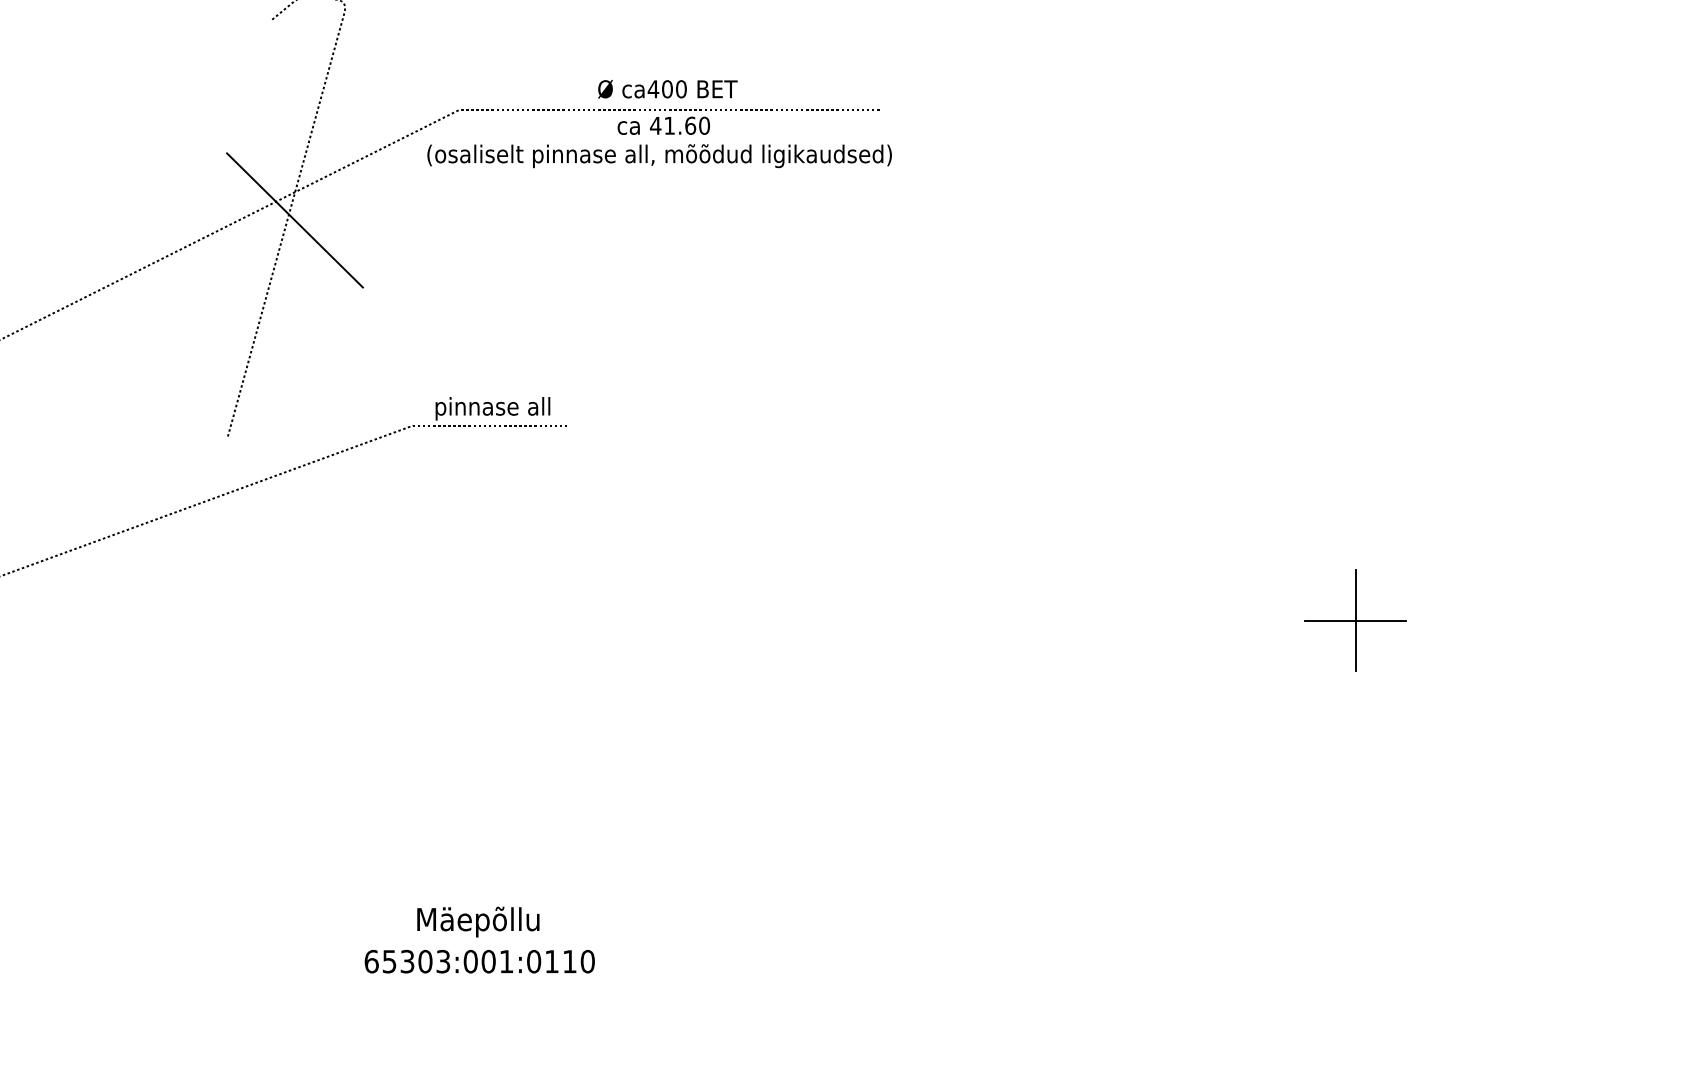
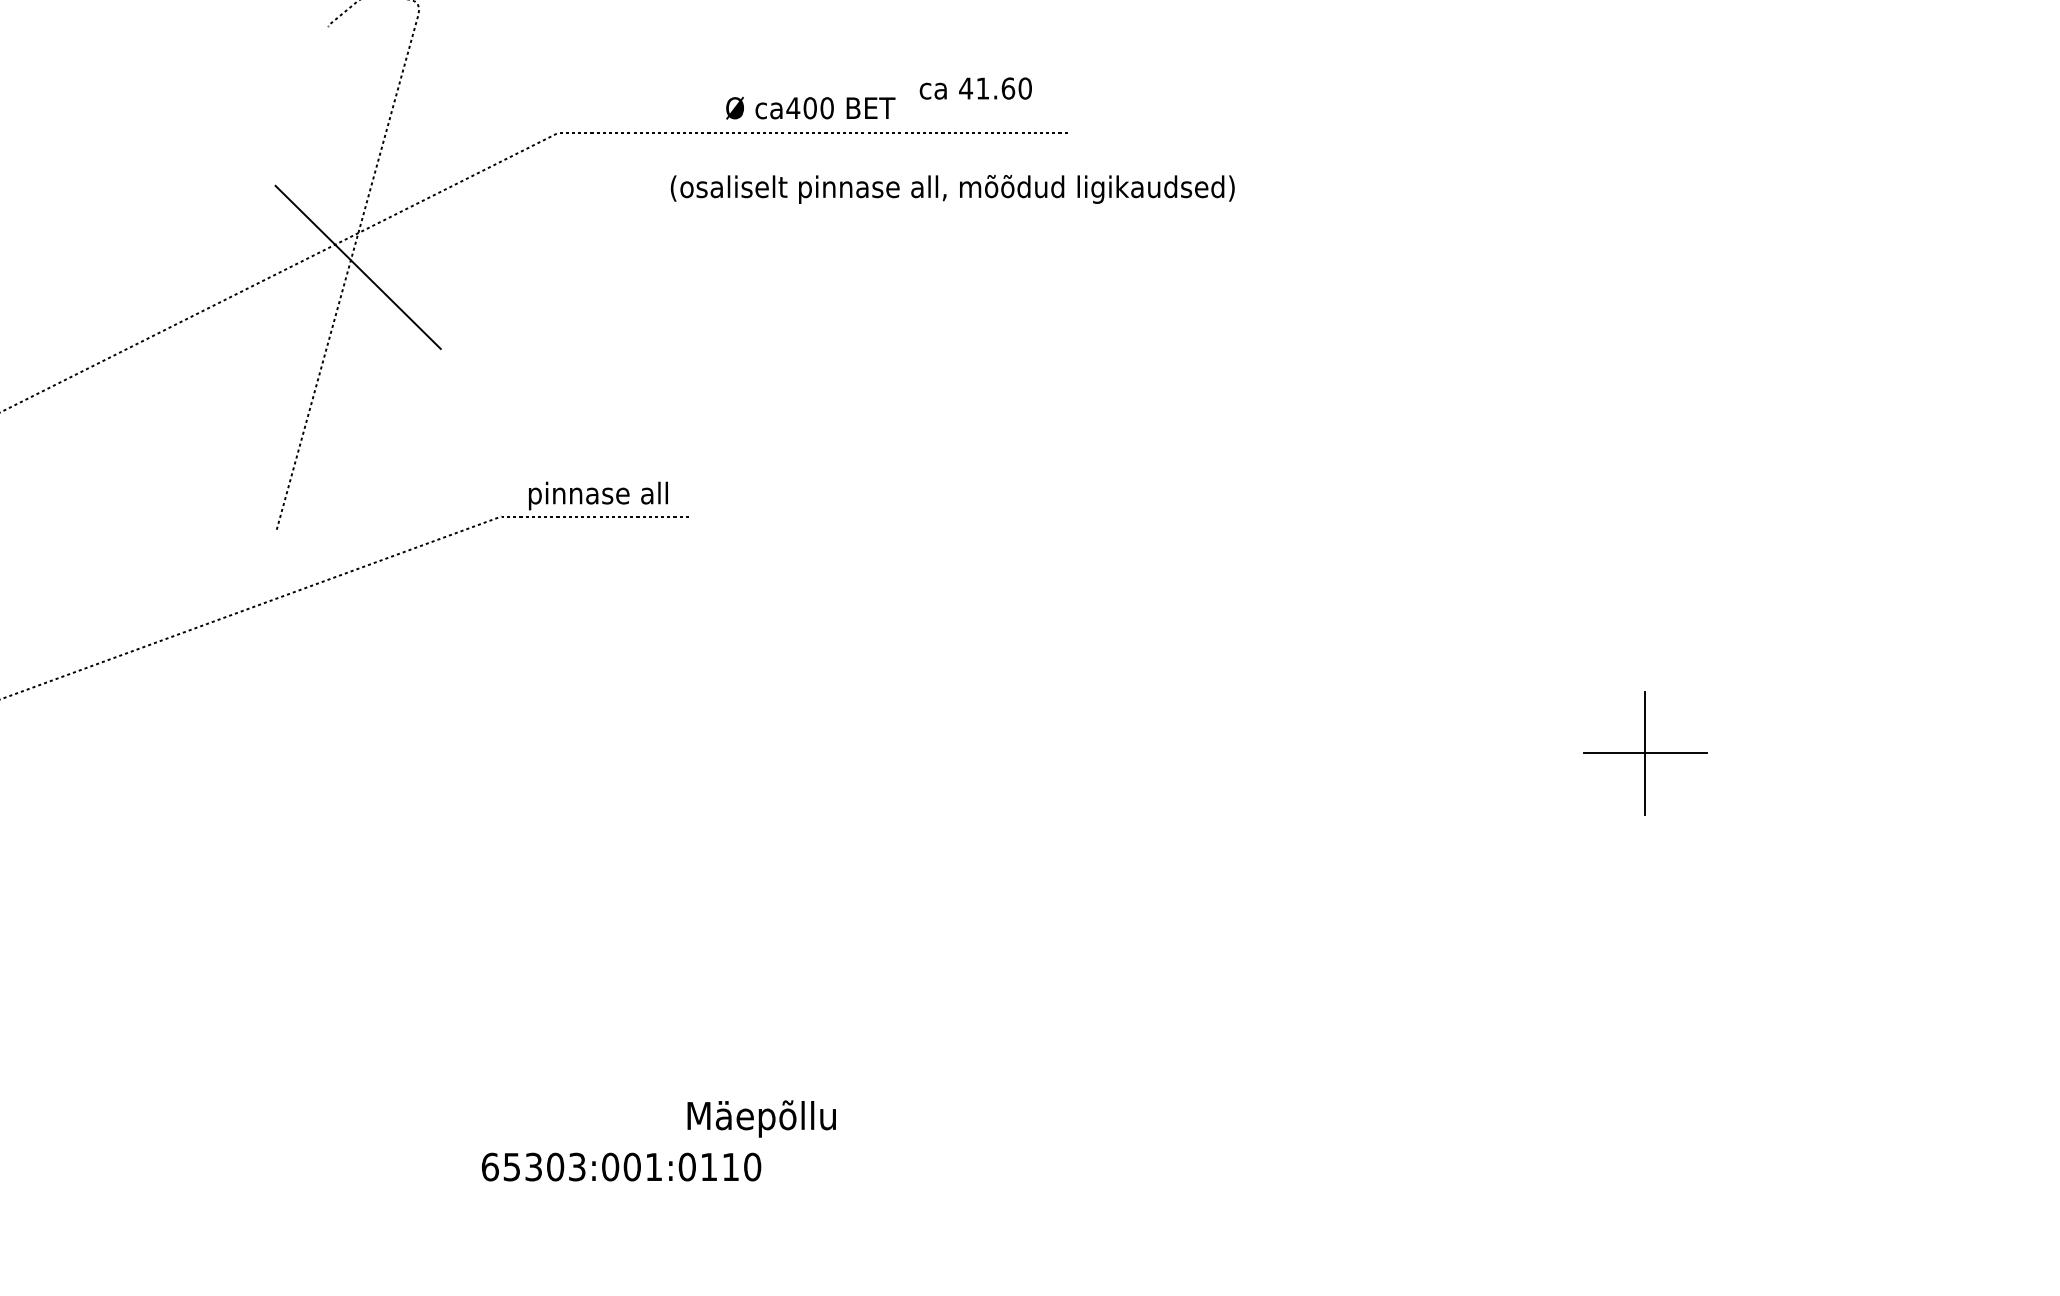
text: (663, 125) -> (975, 88), moved
text: (659, 155) -> (952, 188), moved
text: (478, 921) -> (761, 1118), moved
text: (479, 961) -> (621, 1166), moved

